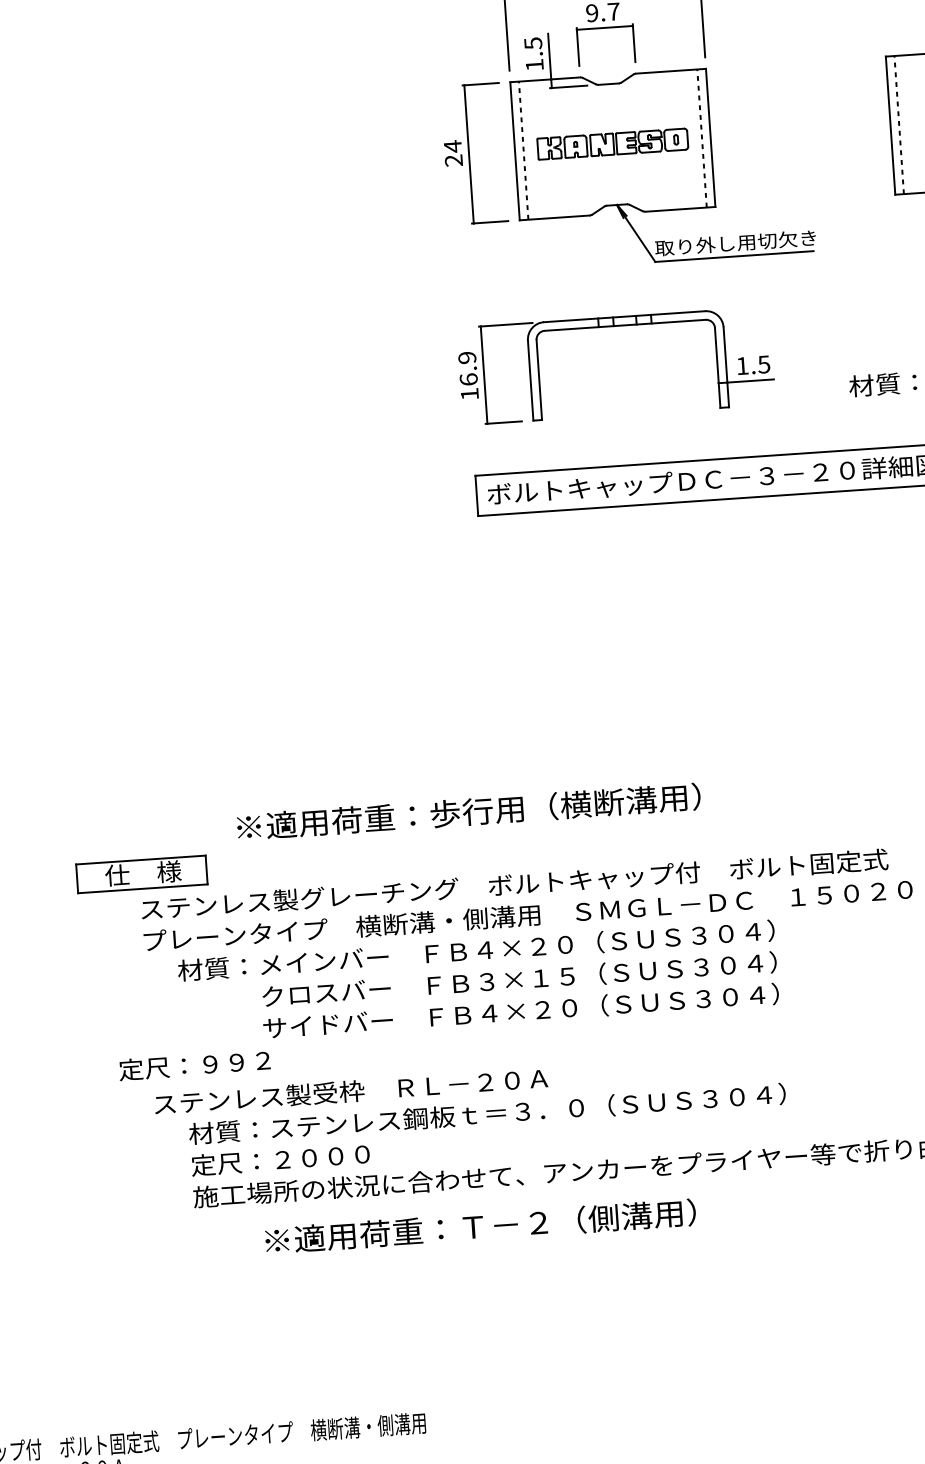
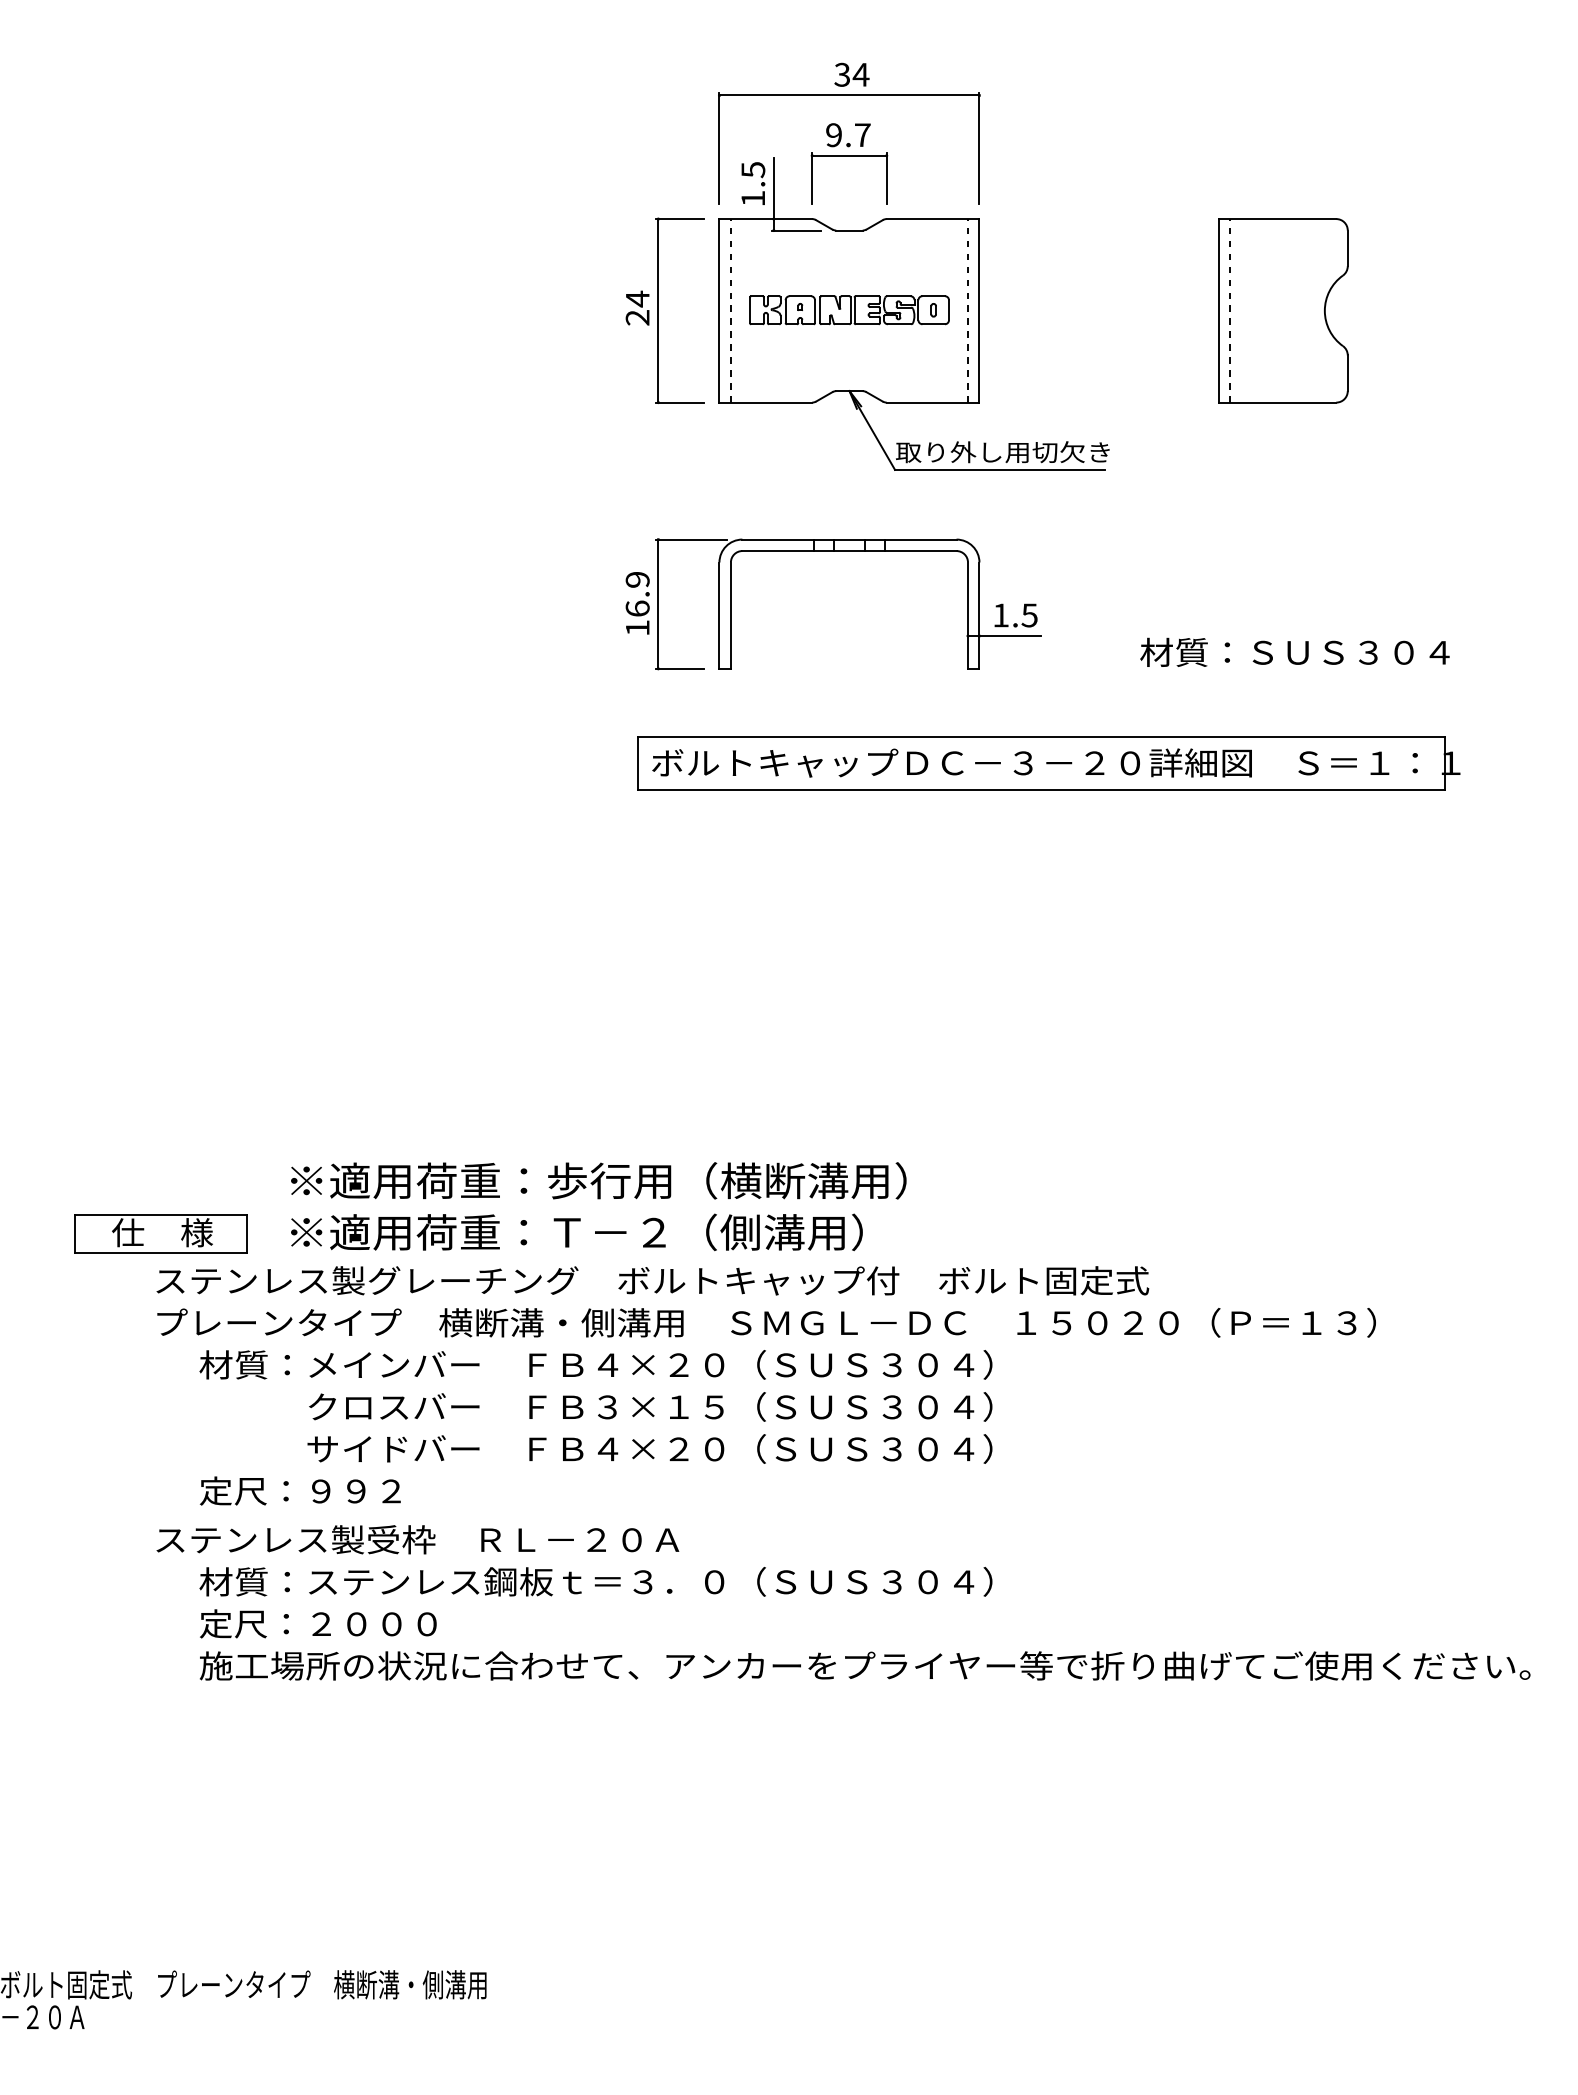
text: (194, 1064) -> (300, 1490), moved
text: (480, 1226) -> (576, 1232), moved

